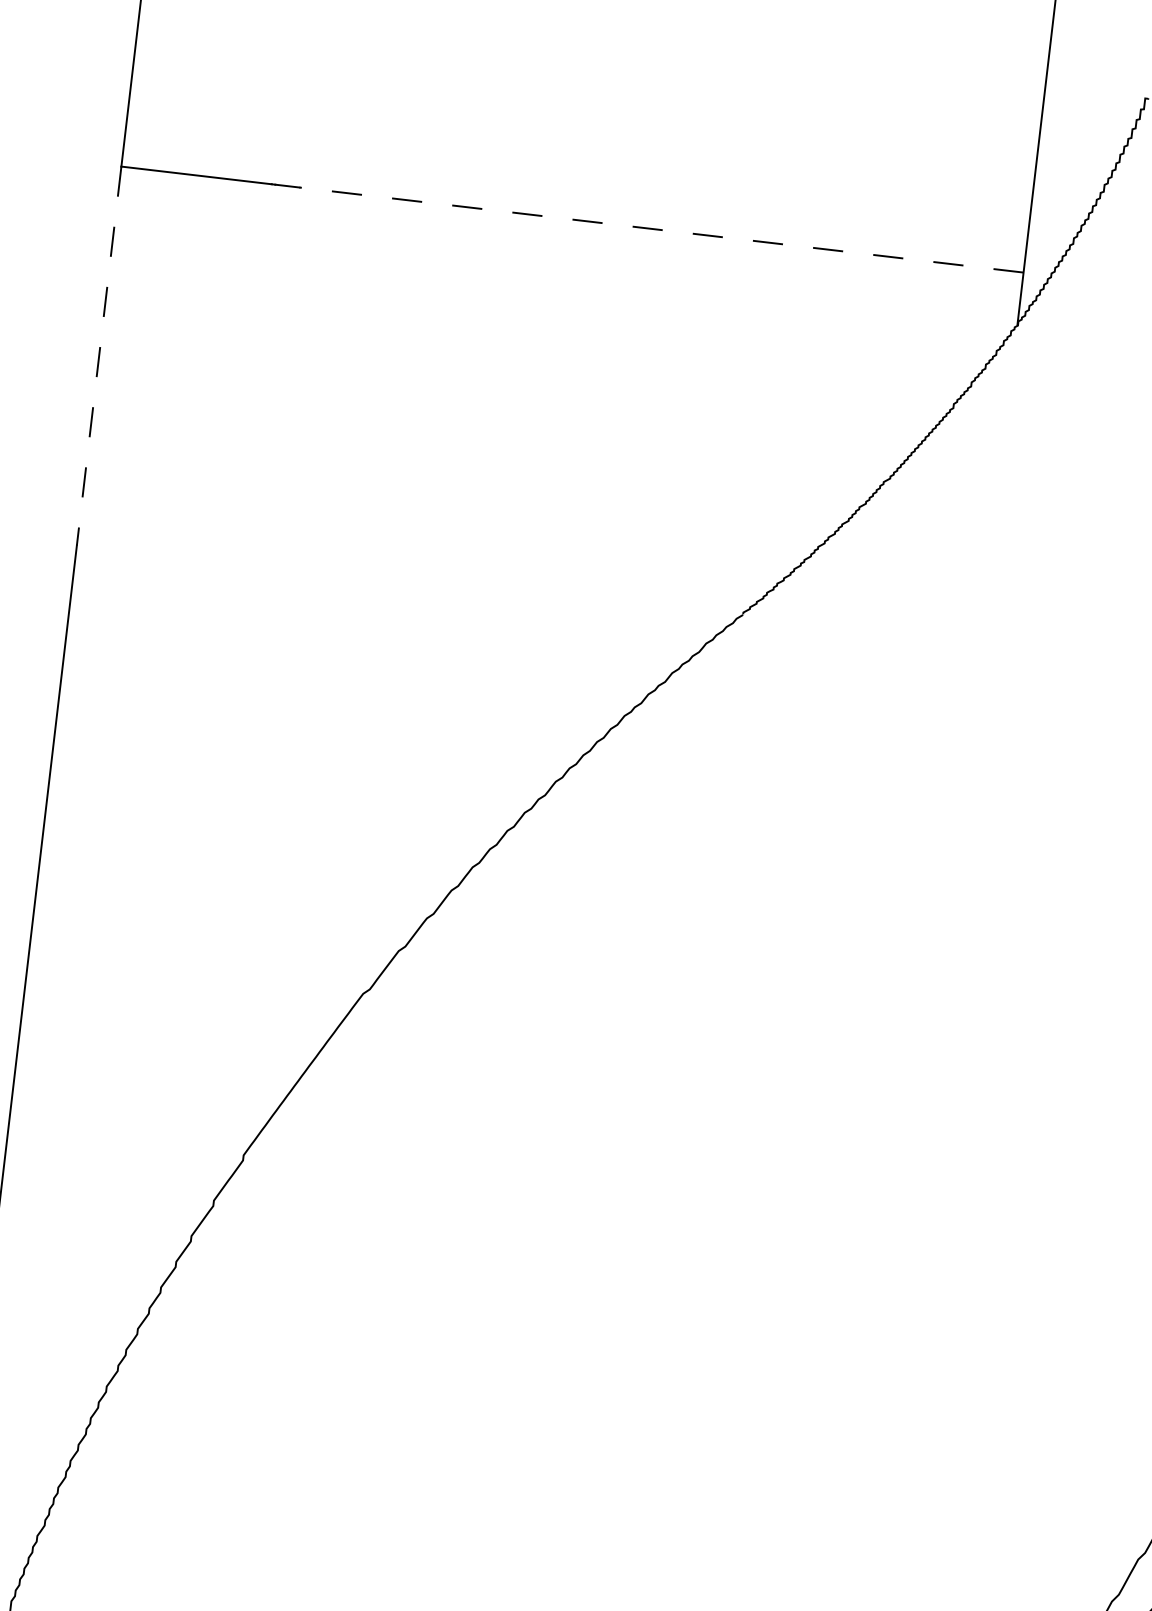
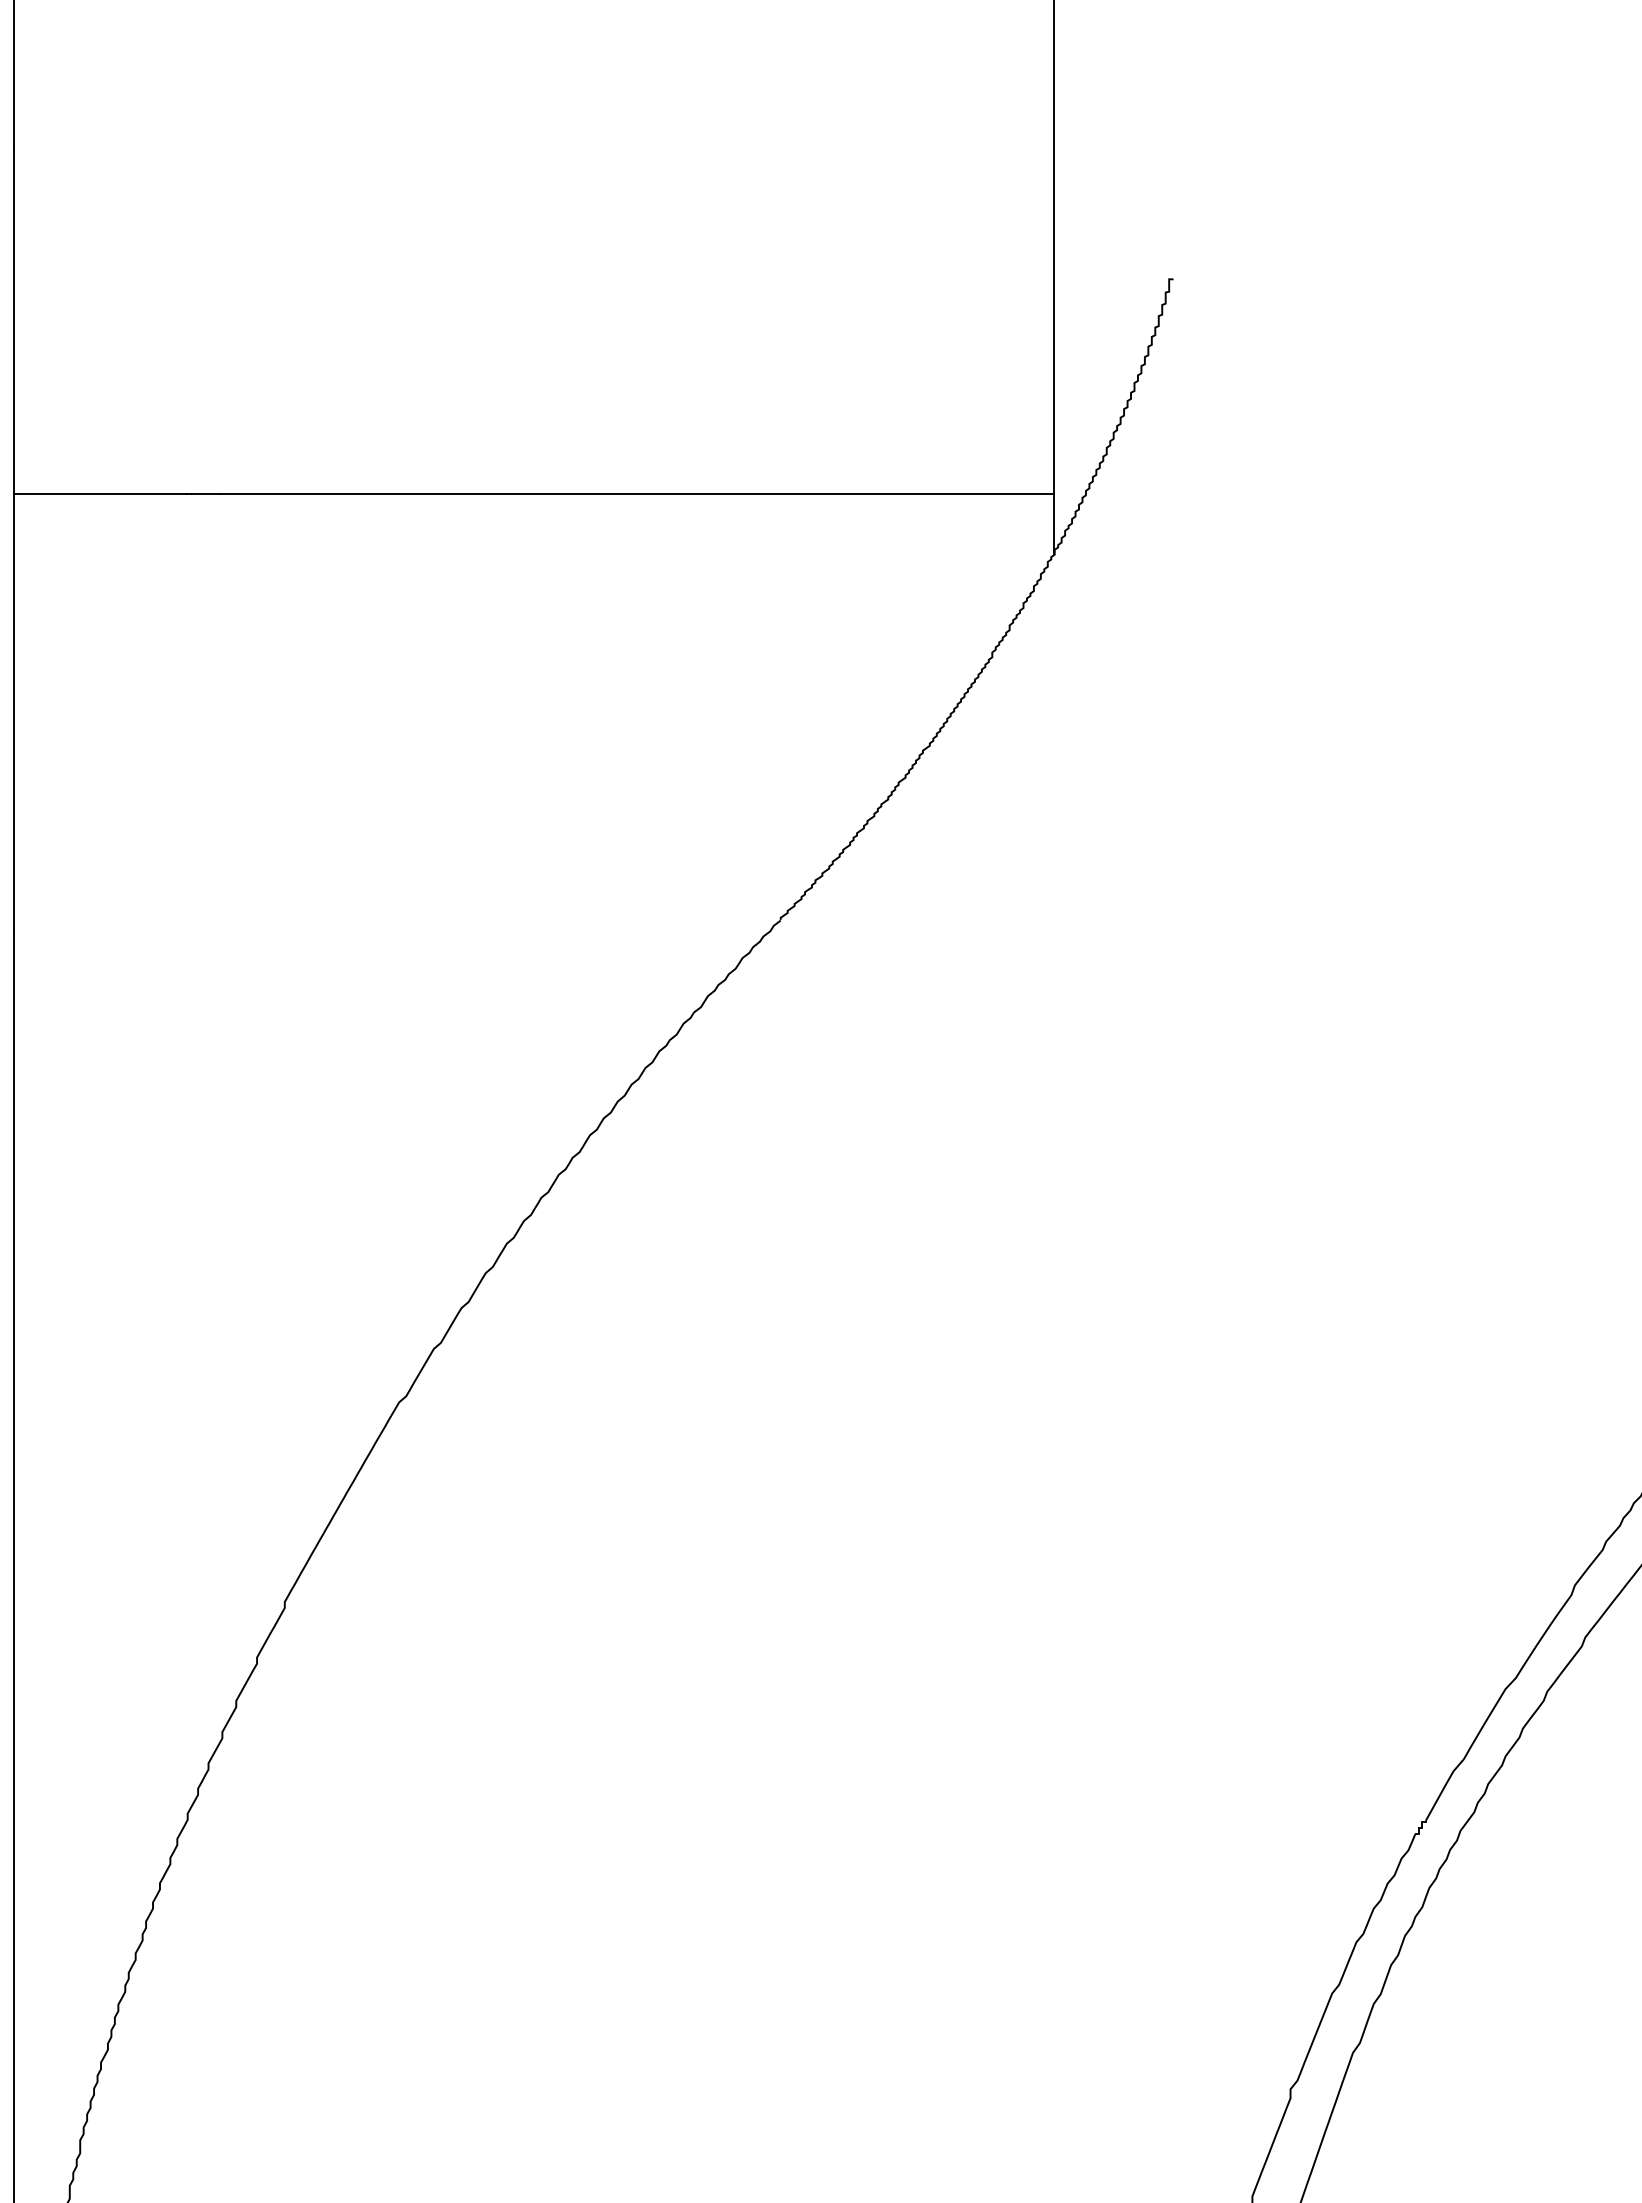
line: (661, 229) -> (636, 493), dashed -> solid
line: (99, 356) -> (13, 712), dashed -> solid

